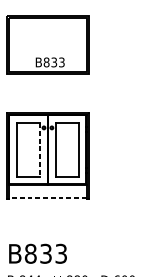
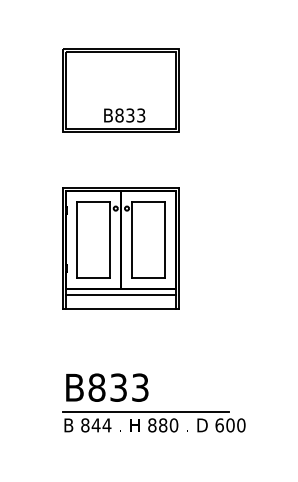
line: (39, 149) -> (109, 239), dashed -> solid
line: (47, 189) -> (120, 295), added
line: (47, 198) -> (120, 308), dashed -> solid
line: (64, 271) -> (145, 412), added

